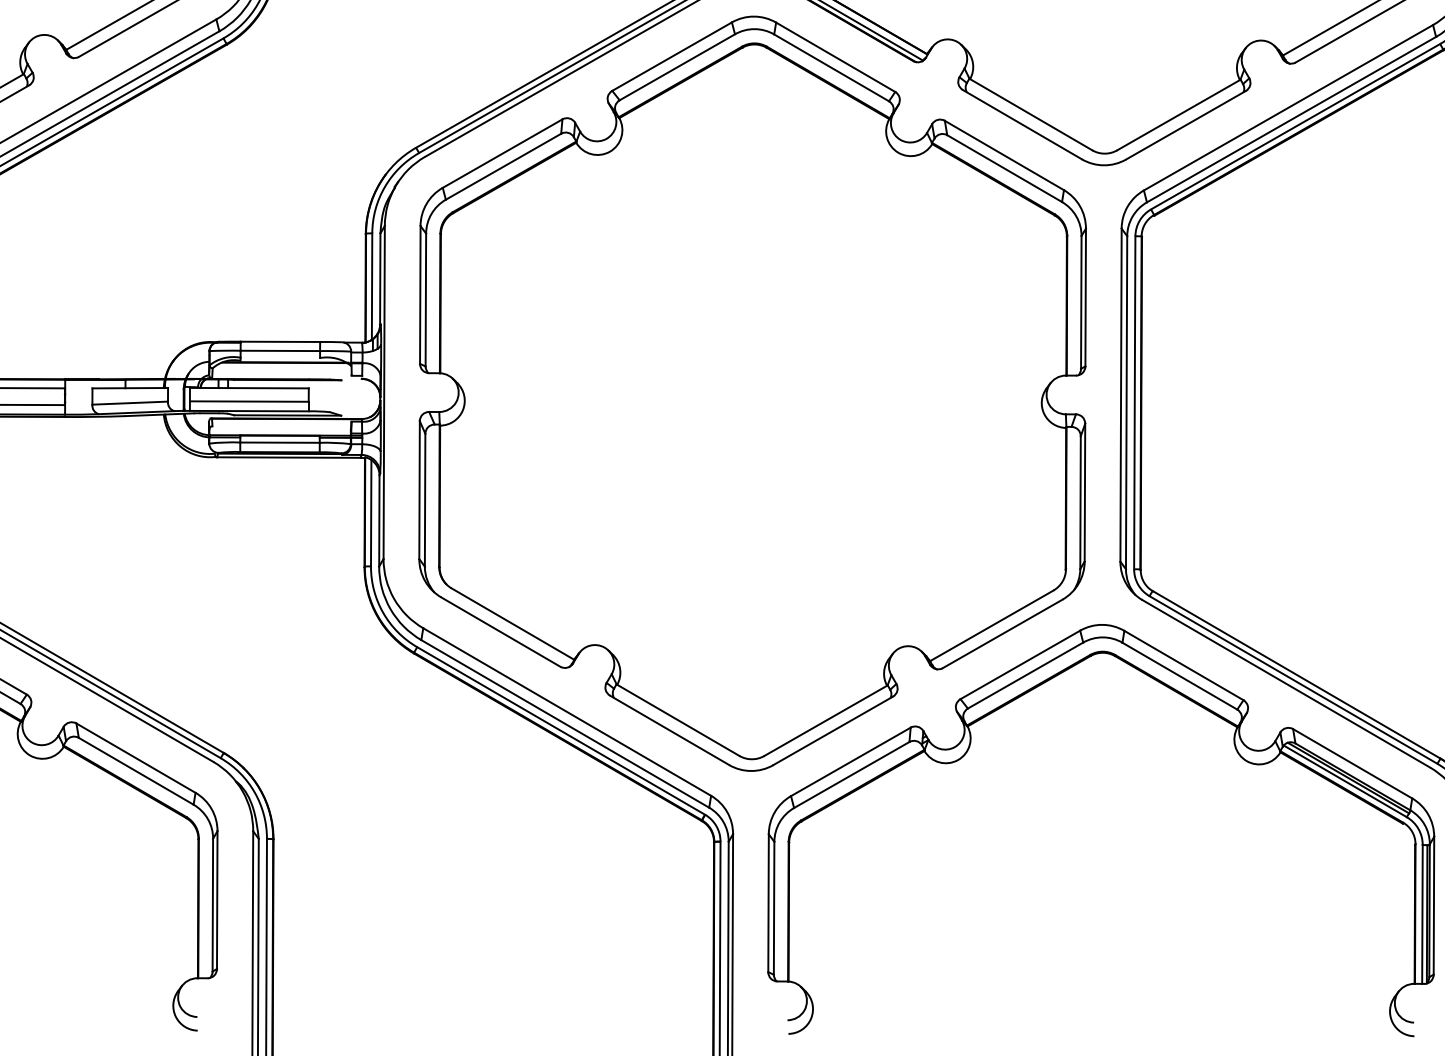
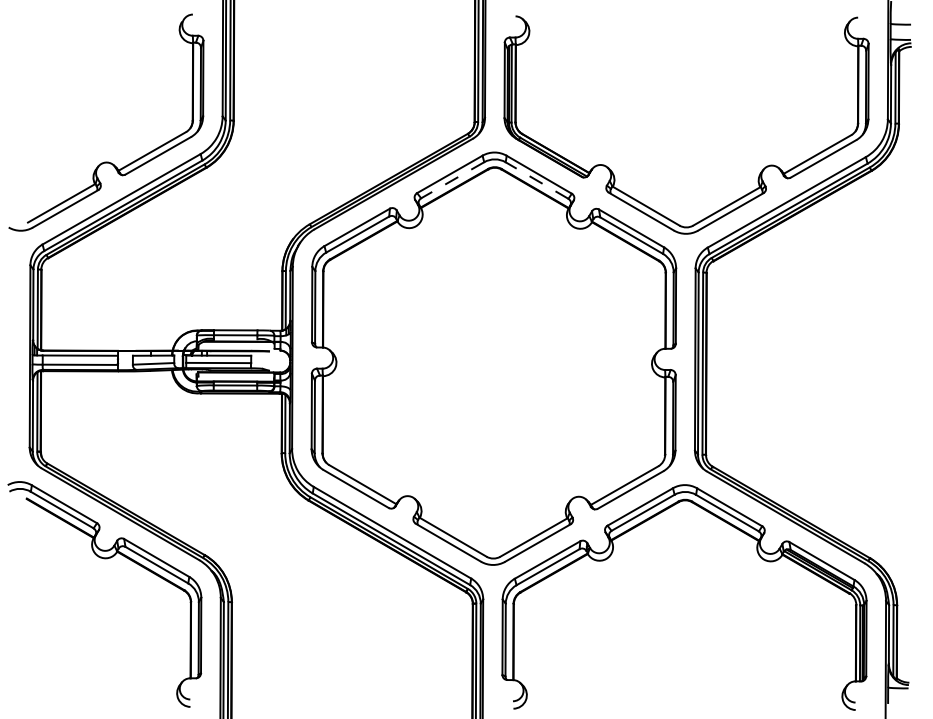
line: (676, 67) -> (452, 180), solid -> dashed
line: (830, 67) -> (536, 180), solid -> dashed

